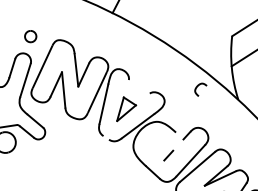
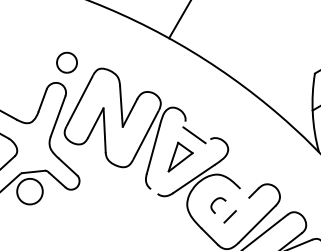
part: (30, 36) -> (66, 62), size x1.43
curve: (198, 86) -> (215, 201), moved
line: (136, 90) -> (194, 135), added

